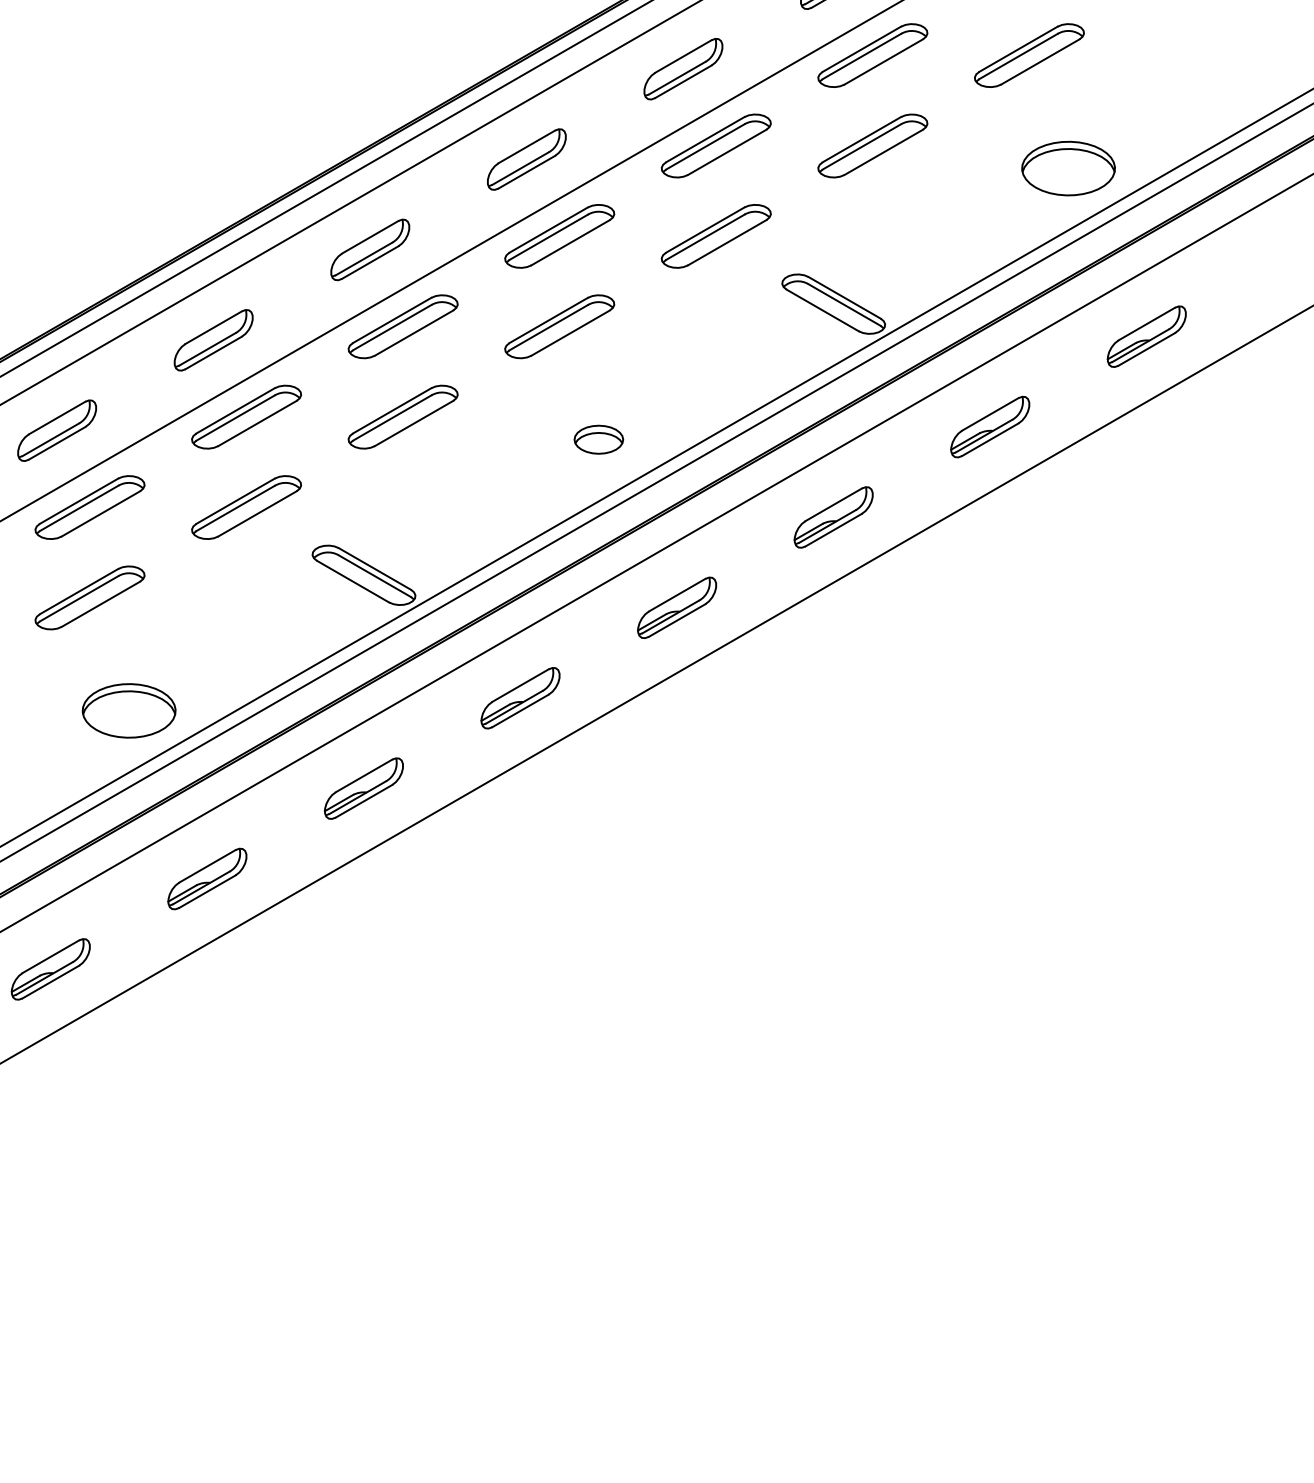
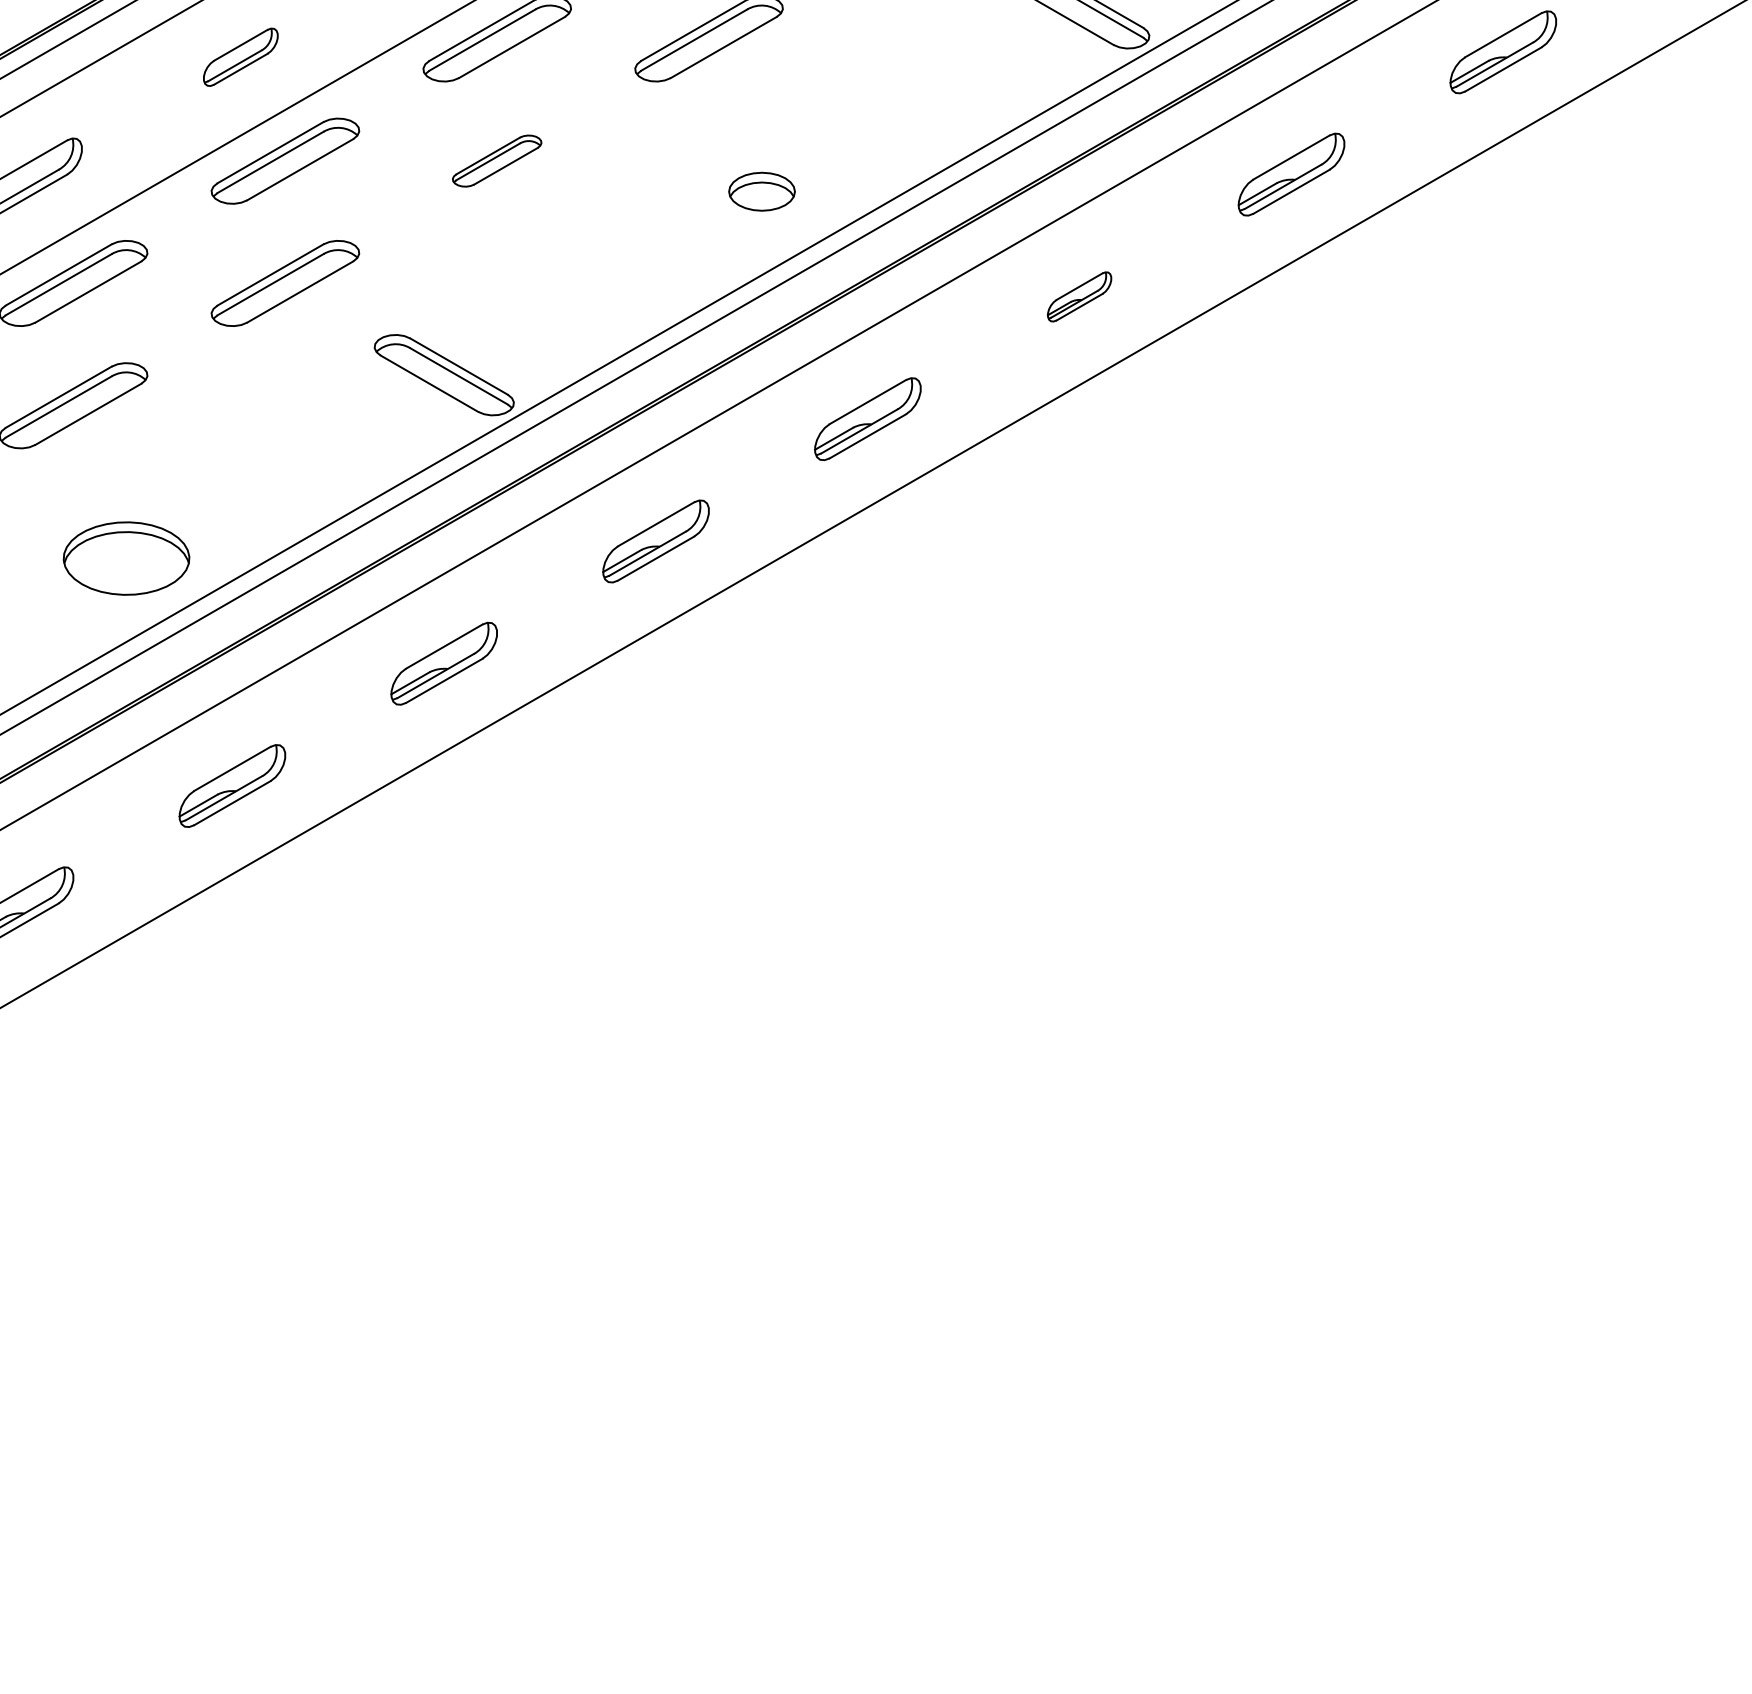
part: (213, 340) -> (240, 57), size x0.7
part: (402, 416) -> (496, 160), size x0.6
part: (833, 517) -> (1079, 296), size x0.6

